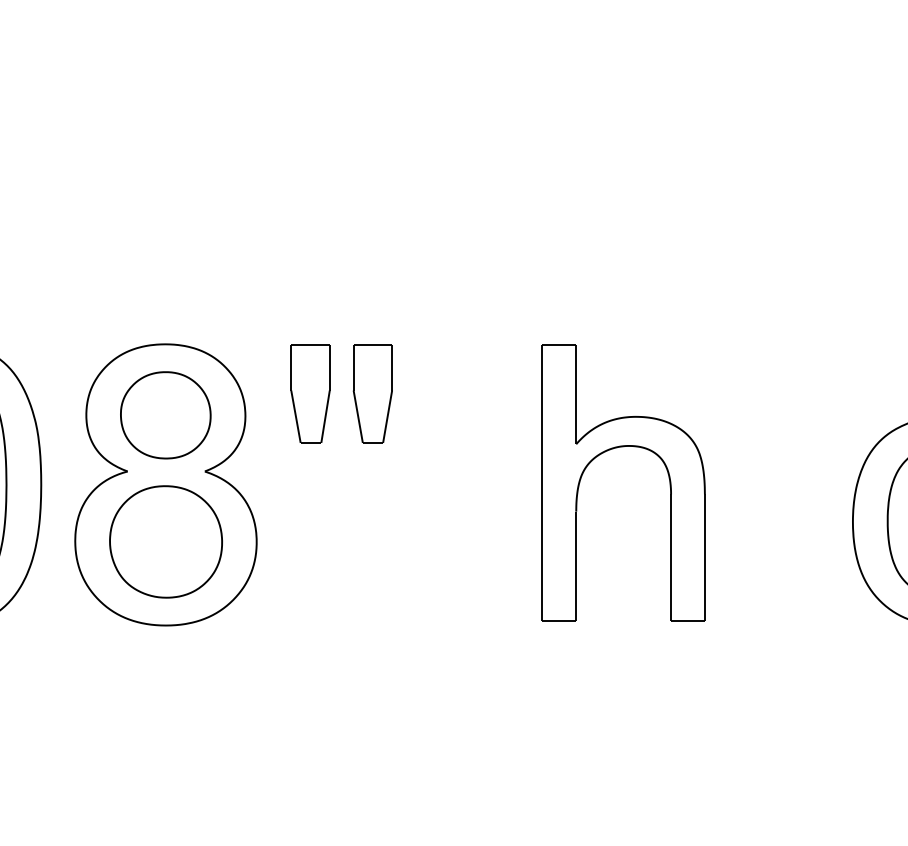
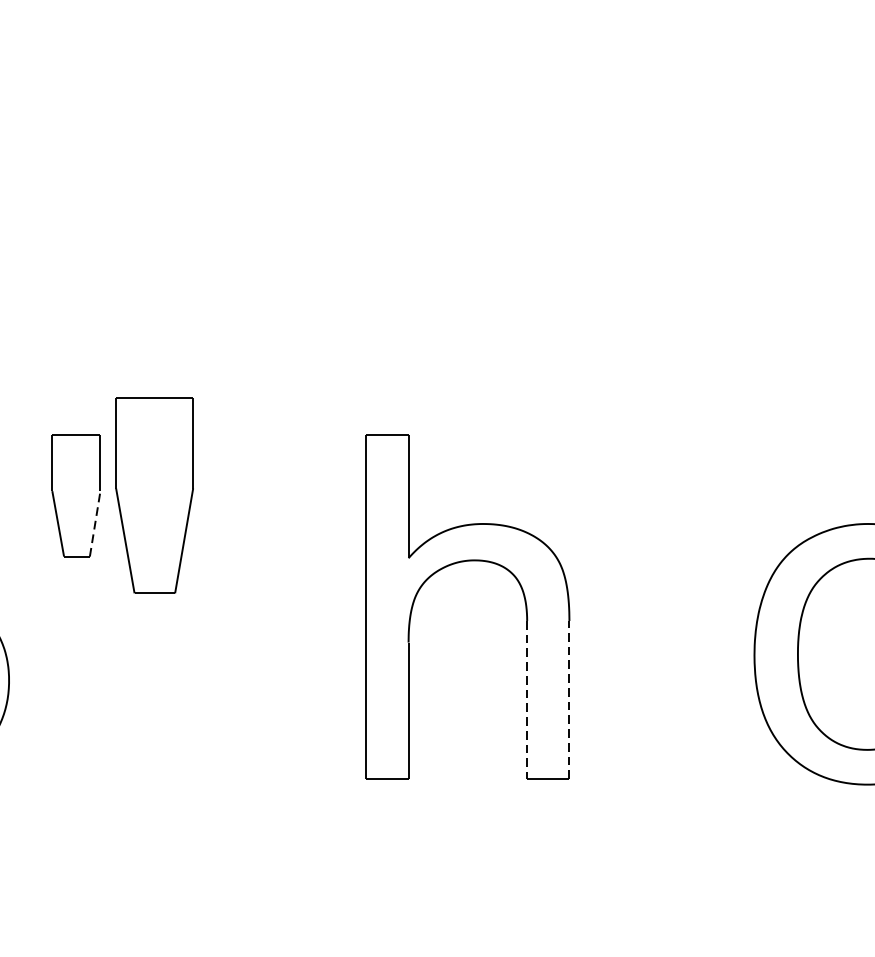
part: (372, 393) -> (153, 494), size x1.6
line: (325, 416) -> (95, 523), solid -> dashed
line: (704, 557) -> (568, 699), solid -> dashed
line: (671, 558) -> (527, 701), solid -> dashed

